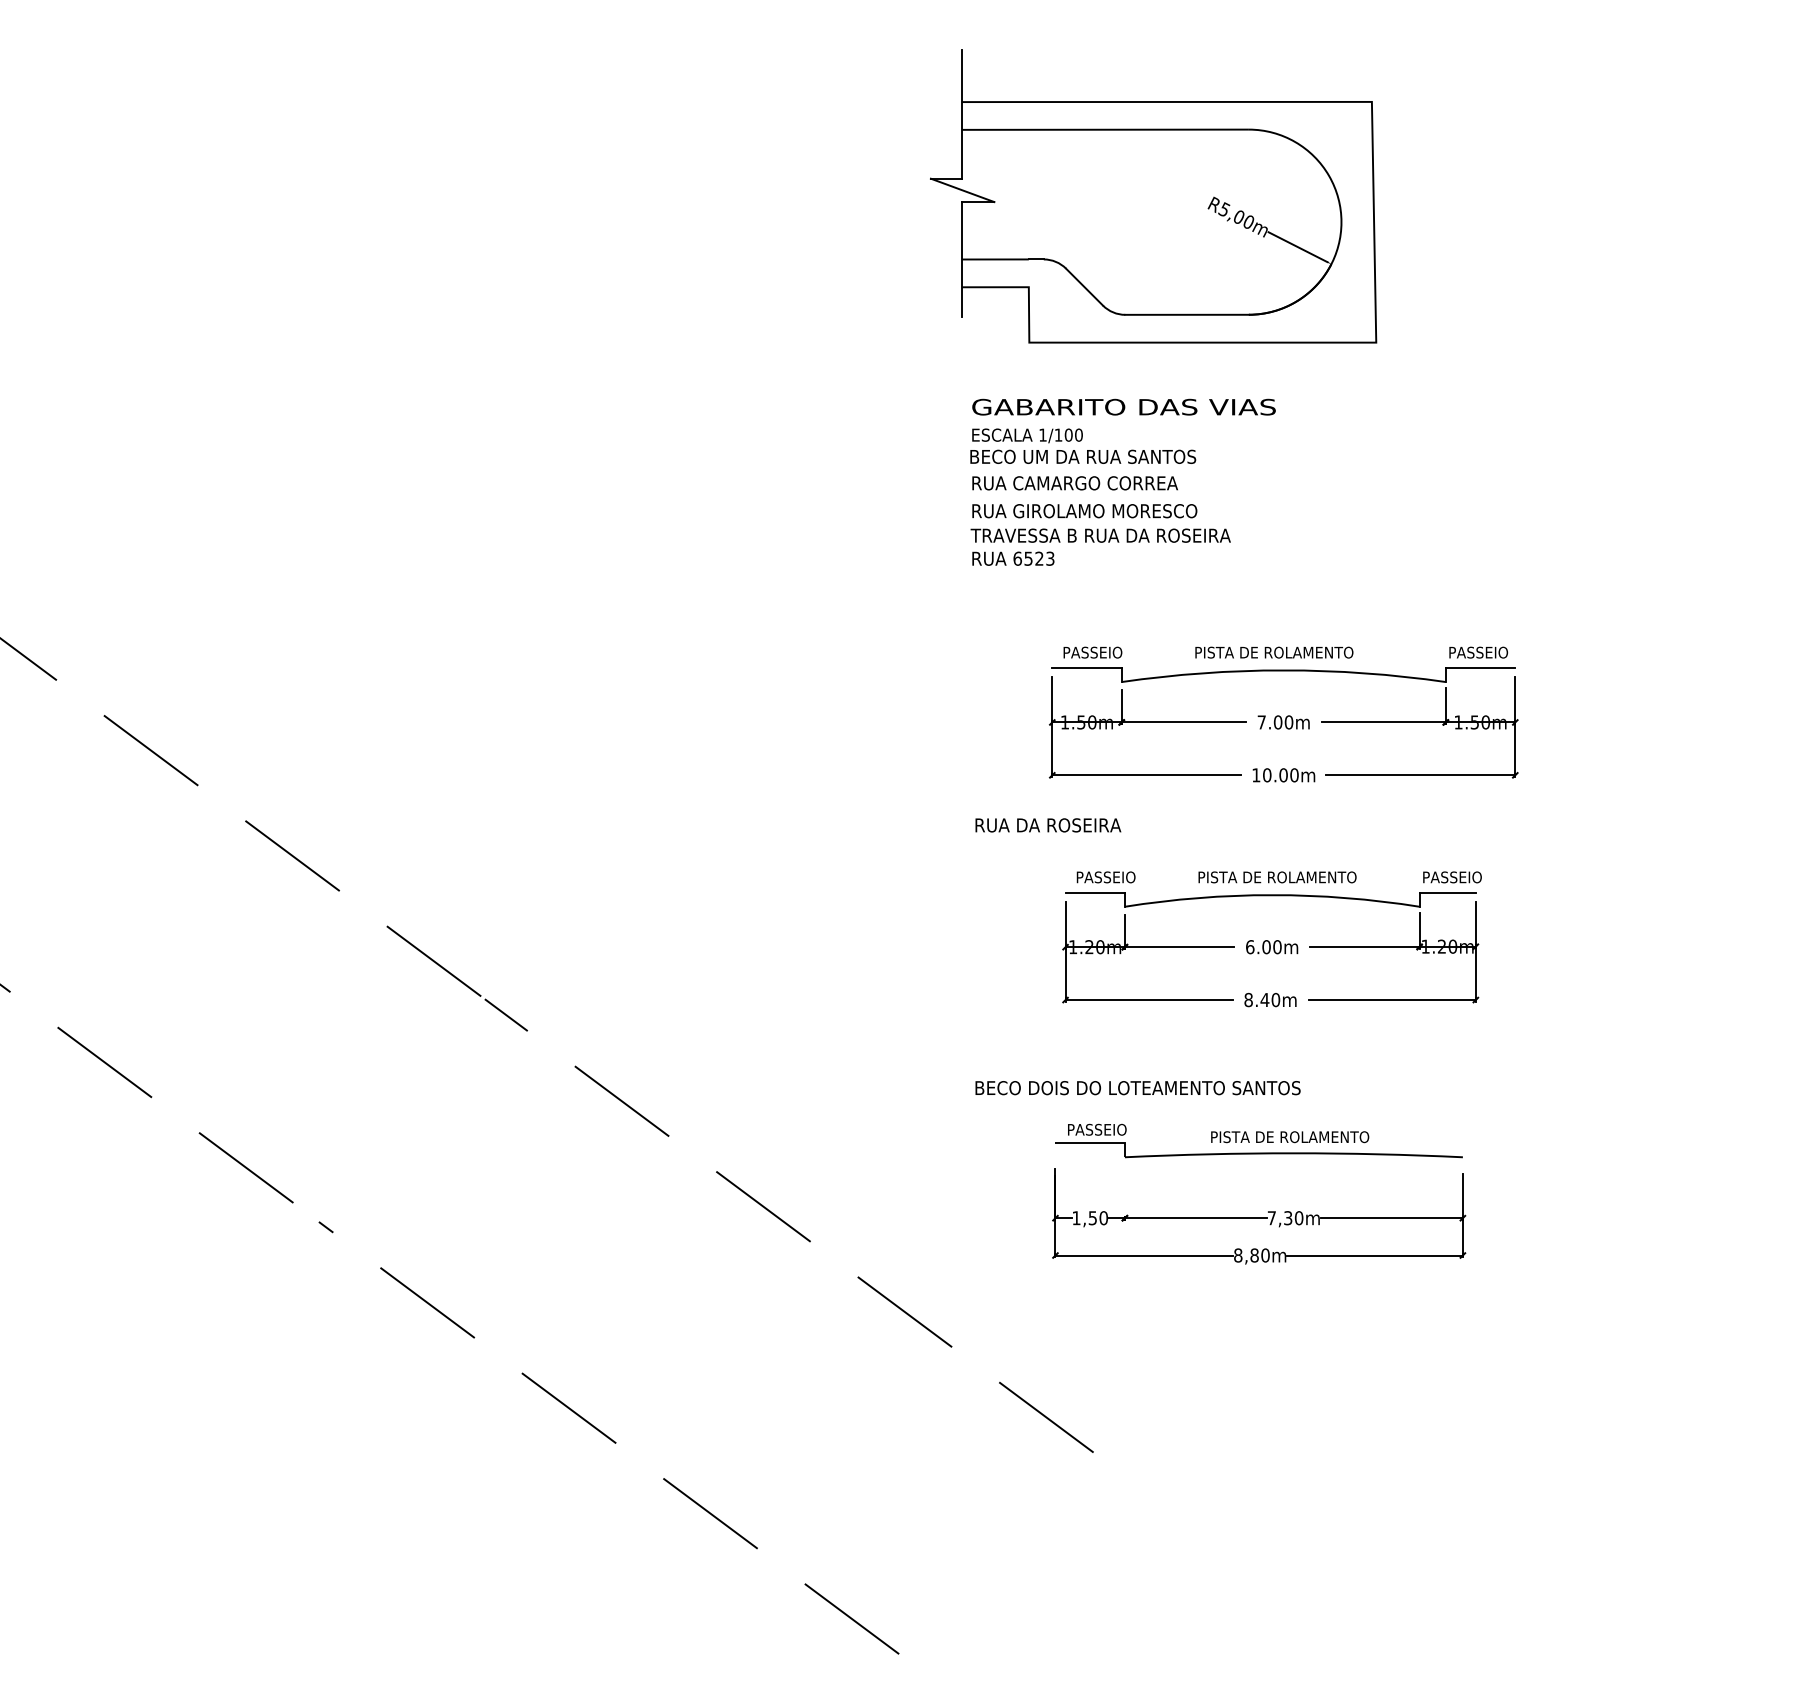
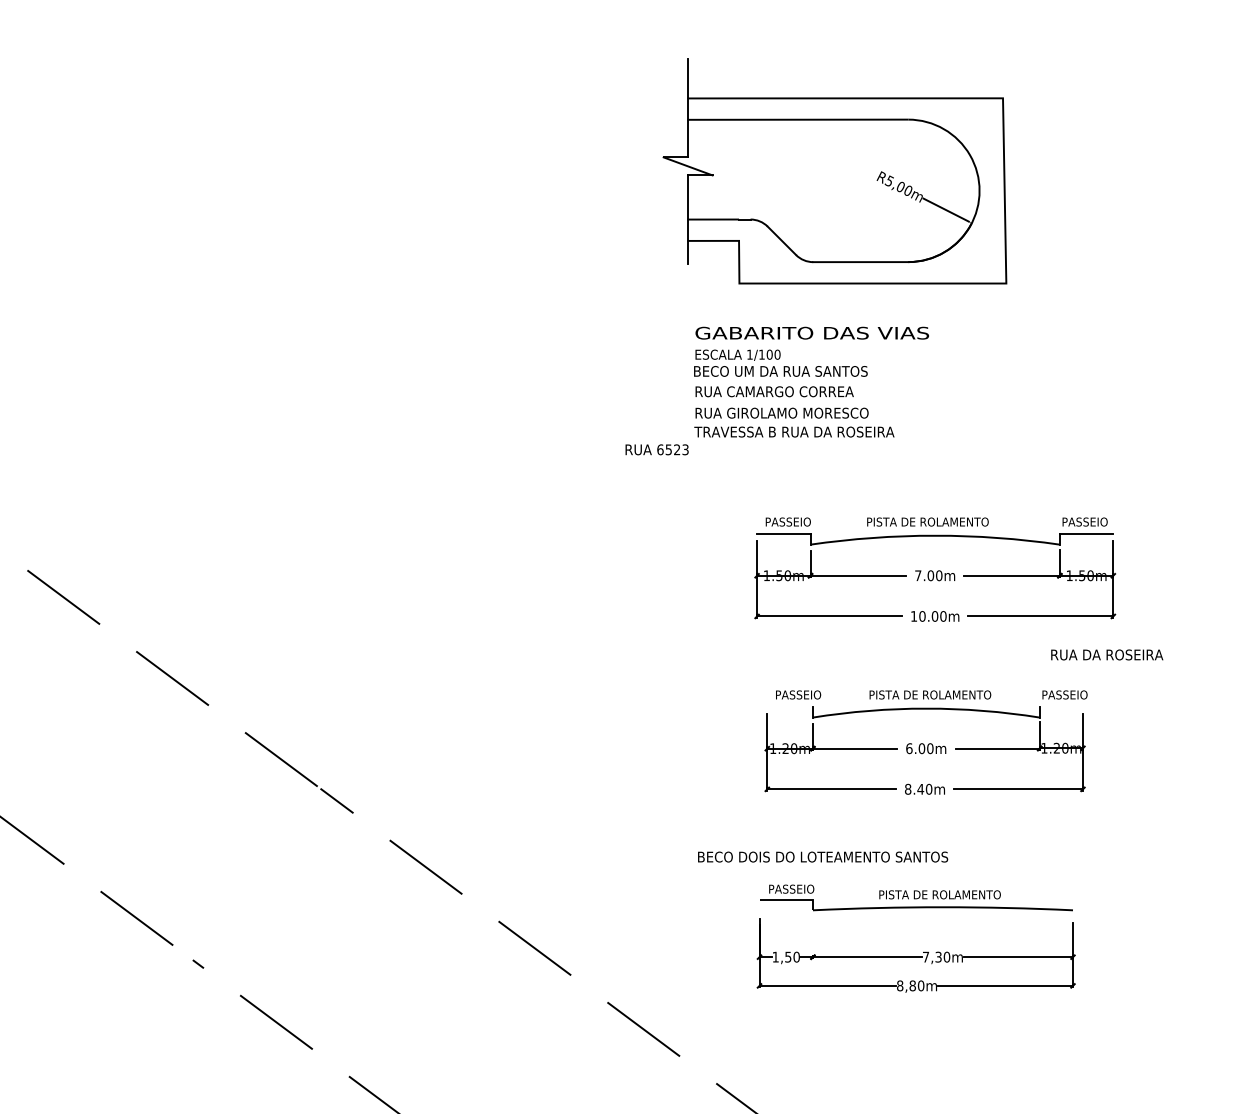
text: (1013, 558) -> (657, 449), moved
text: (1048, 825) -> (1107, 655), moved
line: (1094, 892) -> (789, 706), removed
line: (1447, 892) -> (1061, 706), removed

